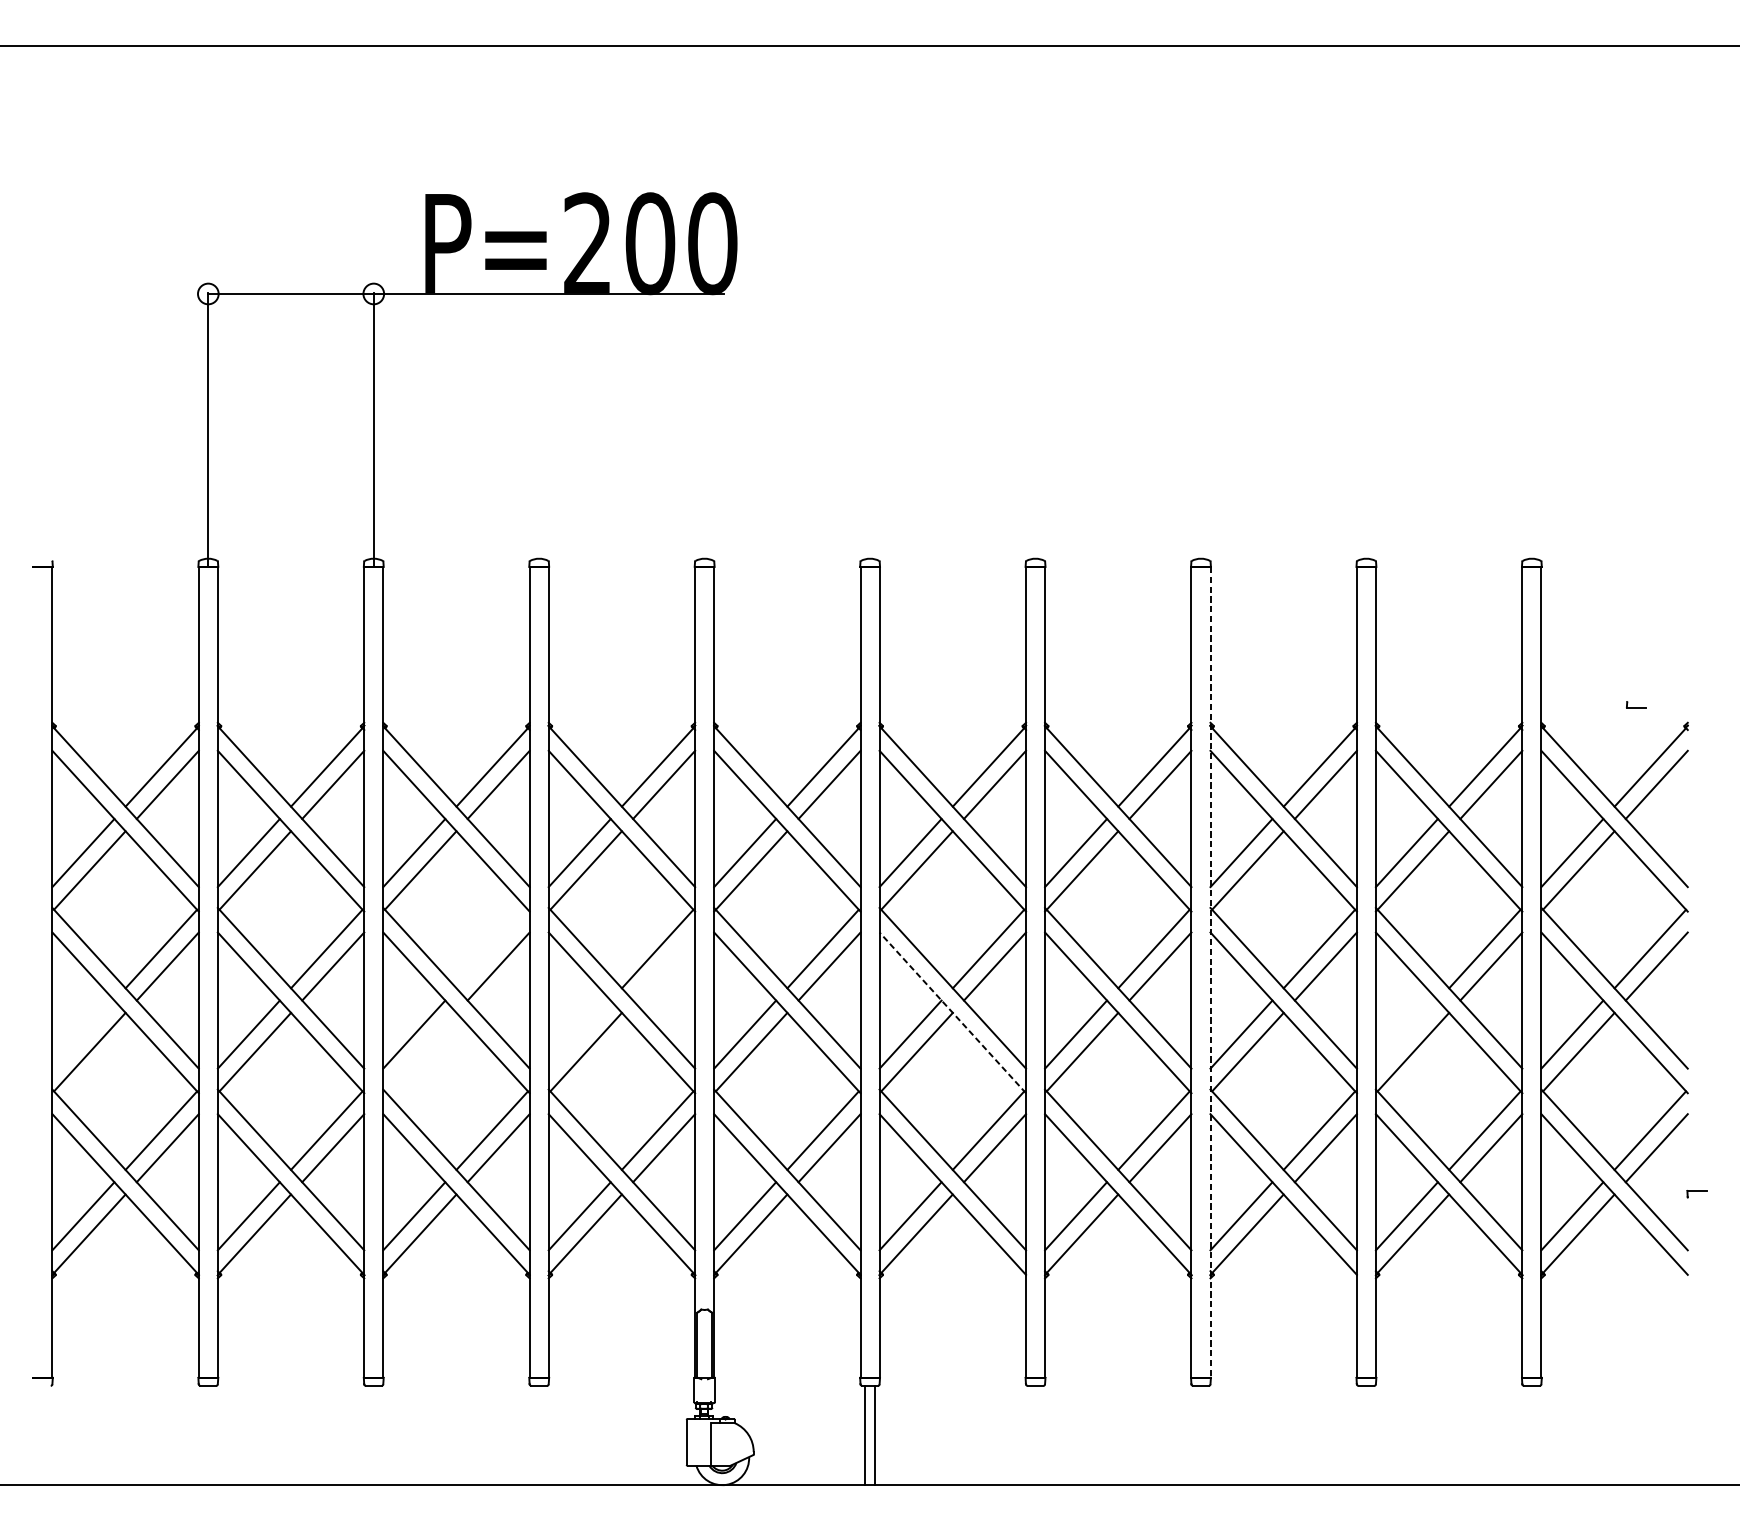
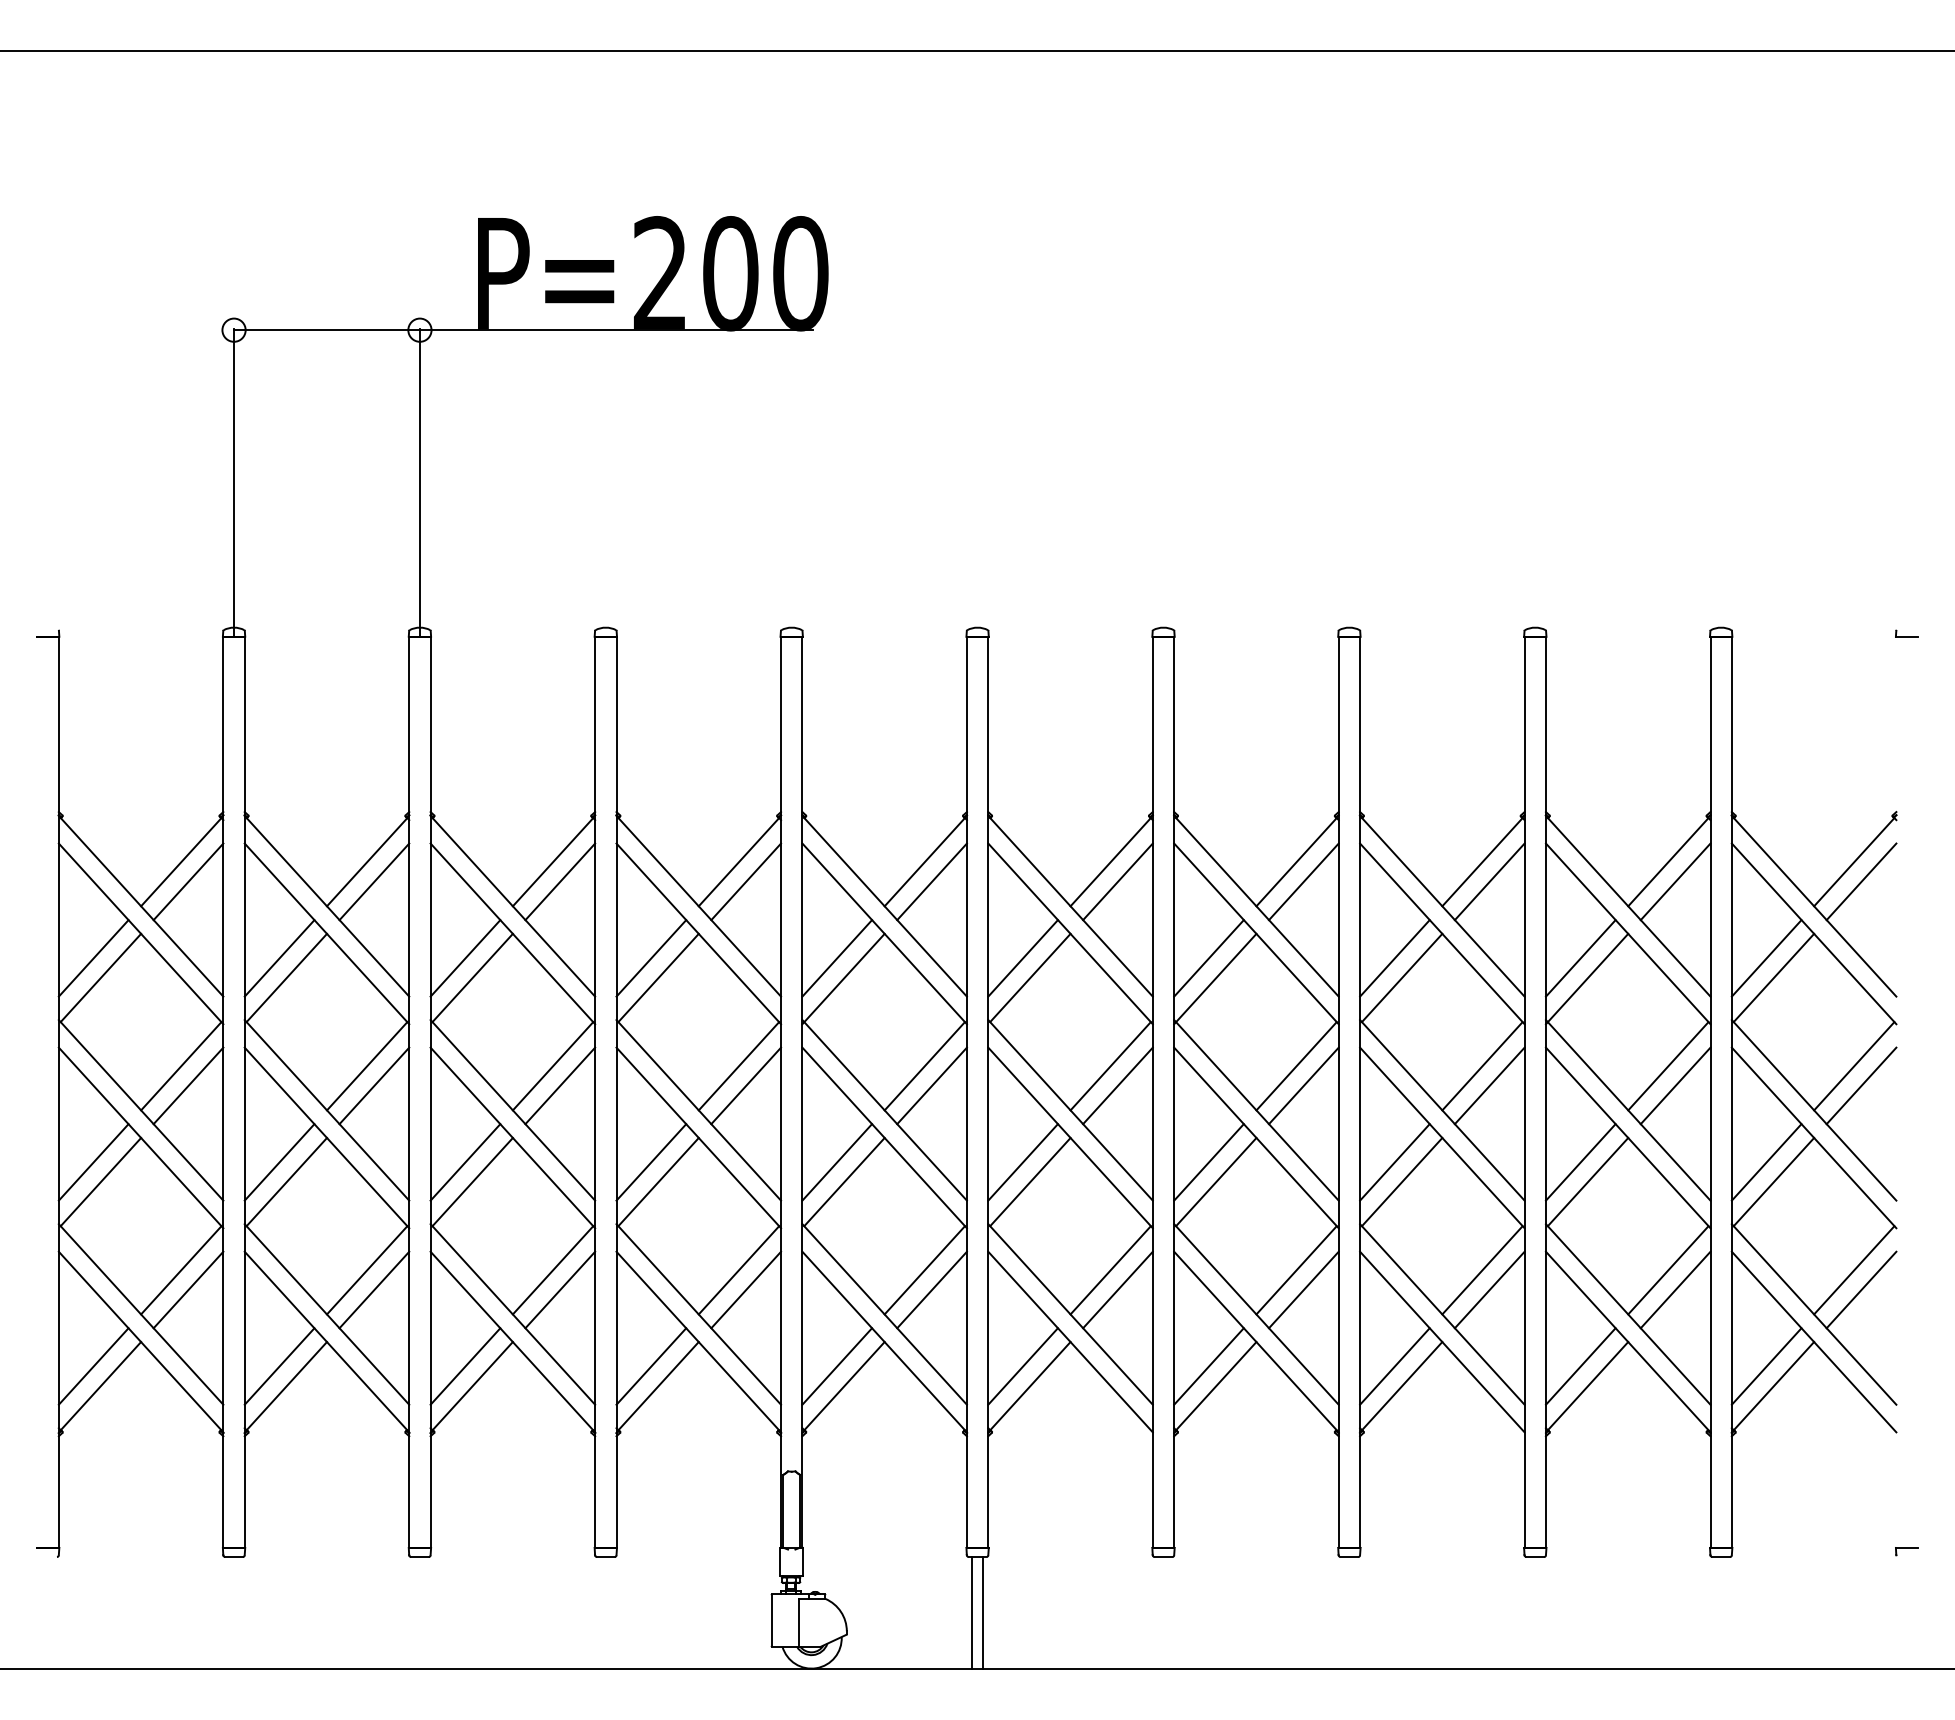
part: (1636, 704) -> (1906, 633), moved
line: (491, 949) -> (552, 1066), added
line: (664, 966) -> (746, 1085), added
line: (1210, 972) -> (1360, 1092), dashed -> solid
line: (952, 1012) -> (1070, 1137), dashed -> solid
line: (83, 1034) -> (93, 1162), added
line: (579, 1034) -> (651, 1162), added
line: (1406, 1034) -> (1580, 1162), added
line: (420, 1051) -> (472, 1181), added
part: (1696, 1194) -> (1906, 1551), moved

